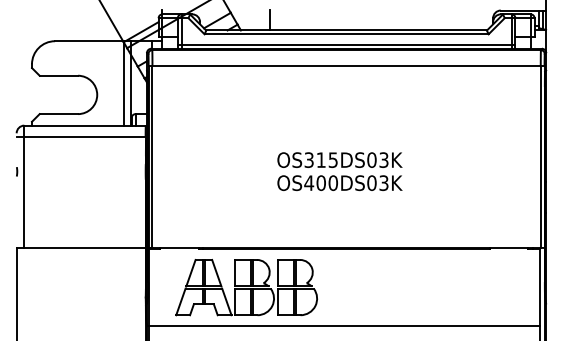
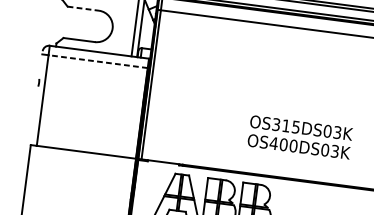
line: (59, 75) -> (83, 8), solid -> dashed
line: (84, 137) -> (97, 61), solid -> dashed
text: (339, 171) -> (299, 137), moved

